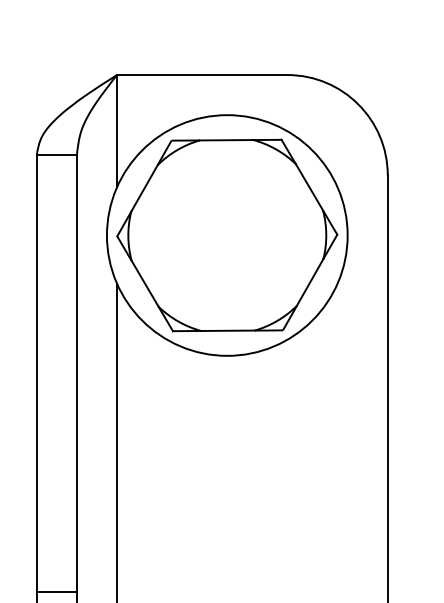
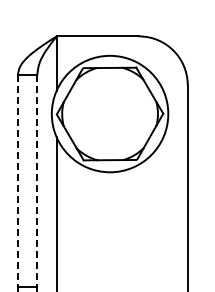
line: (36, 372) -> (17, 180), solid -> dashed
line: (77, 372) -> (37, 180), solid -> dashed

